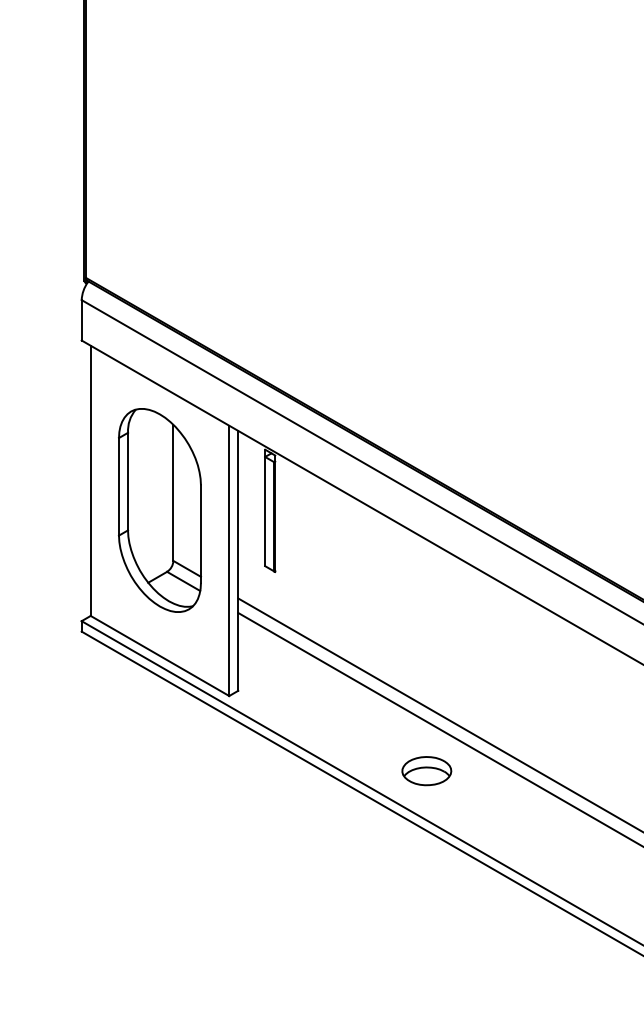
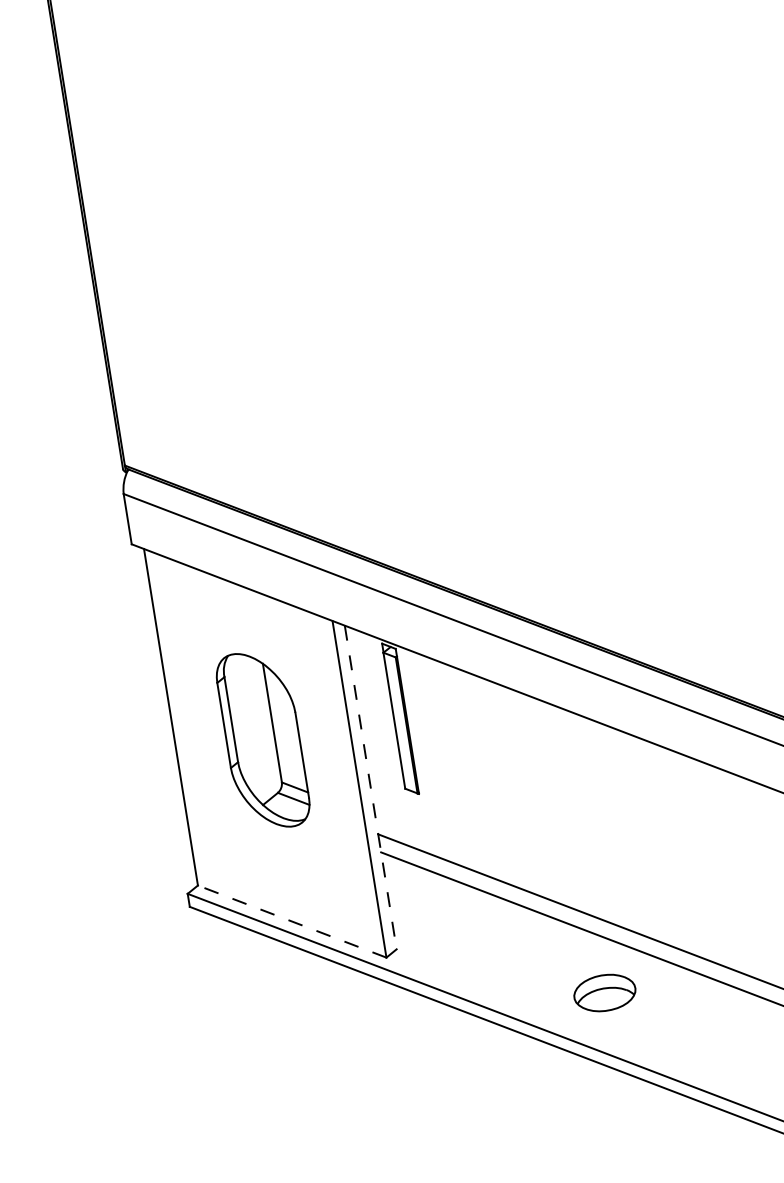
part: (159, 510) -> (262, 740), size x0.7
line: (238, 560) -> (370, 786), solid -> dashed
line: (159, 655) -> (291, 921), solid -> dashed
part: (426, 771) -> (604, 993), moved

